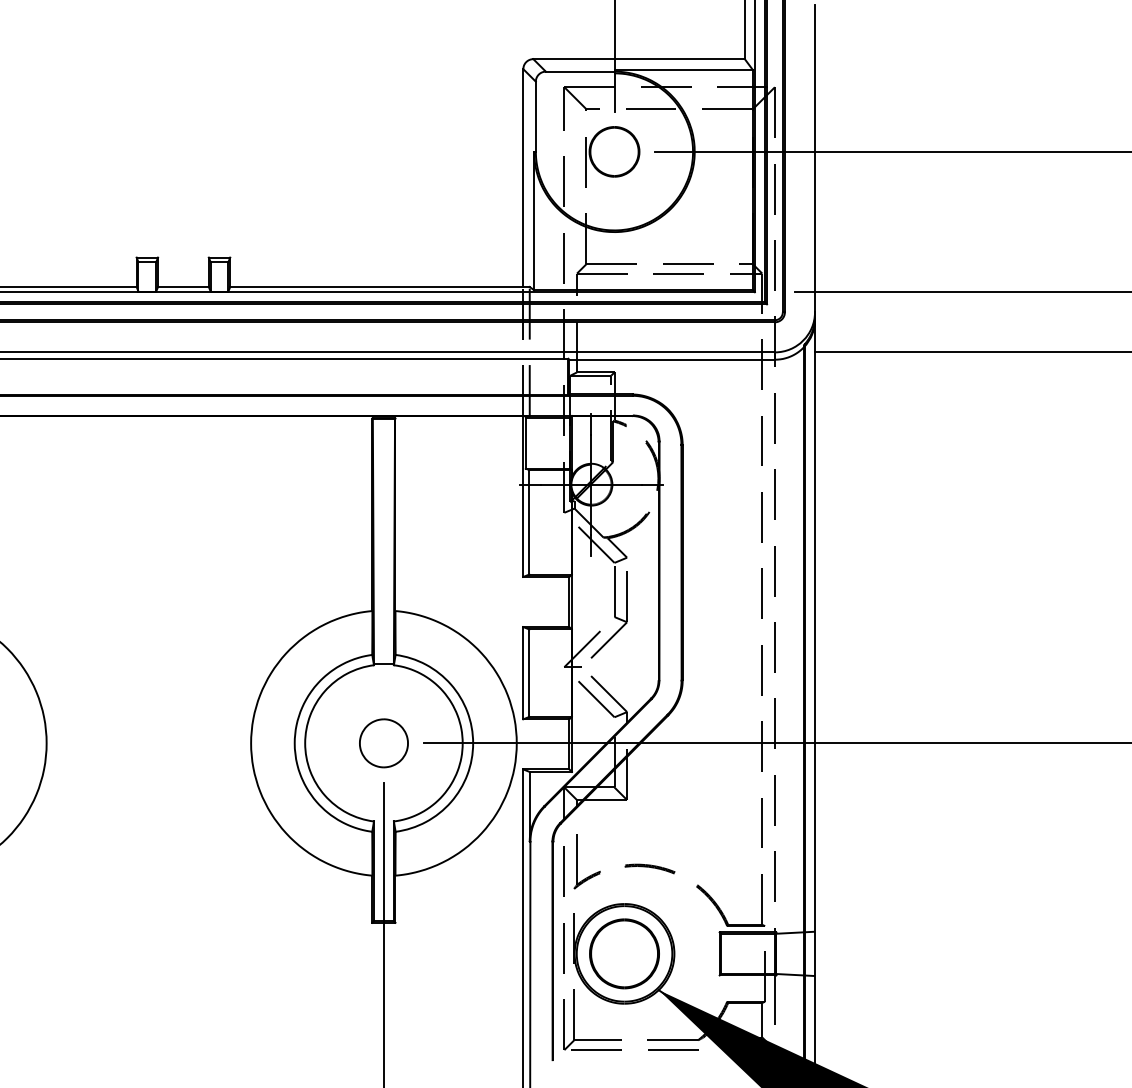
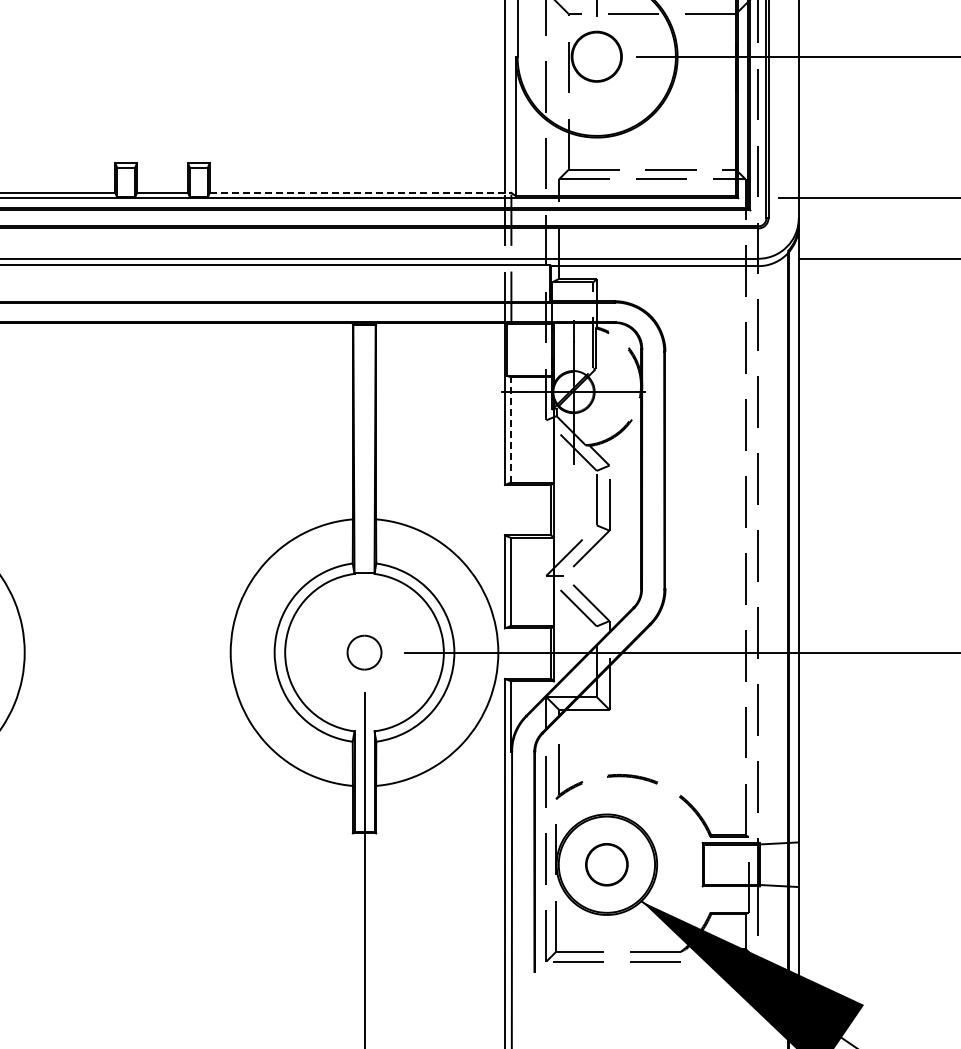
line: (380, 286) -> (361, 192), solid -> dashed
line: (529, 521) -> (511, 429), solid -> dashed
part: (383, 743) -> (364, 652), size x0.7
part: (624, 953) -> (606, 864), size x0.6

